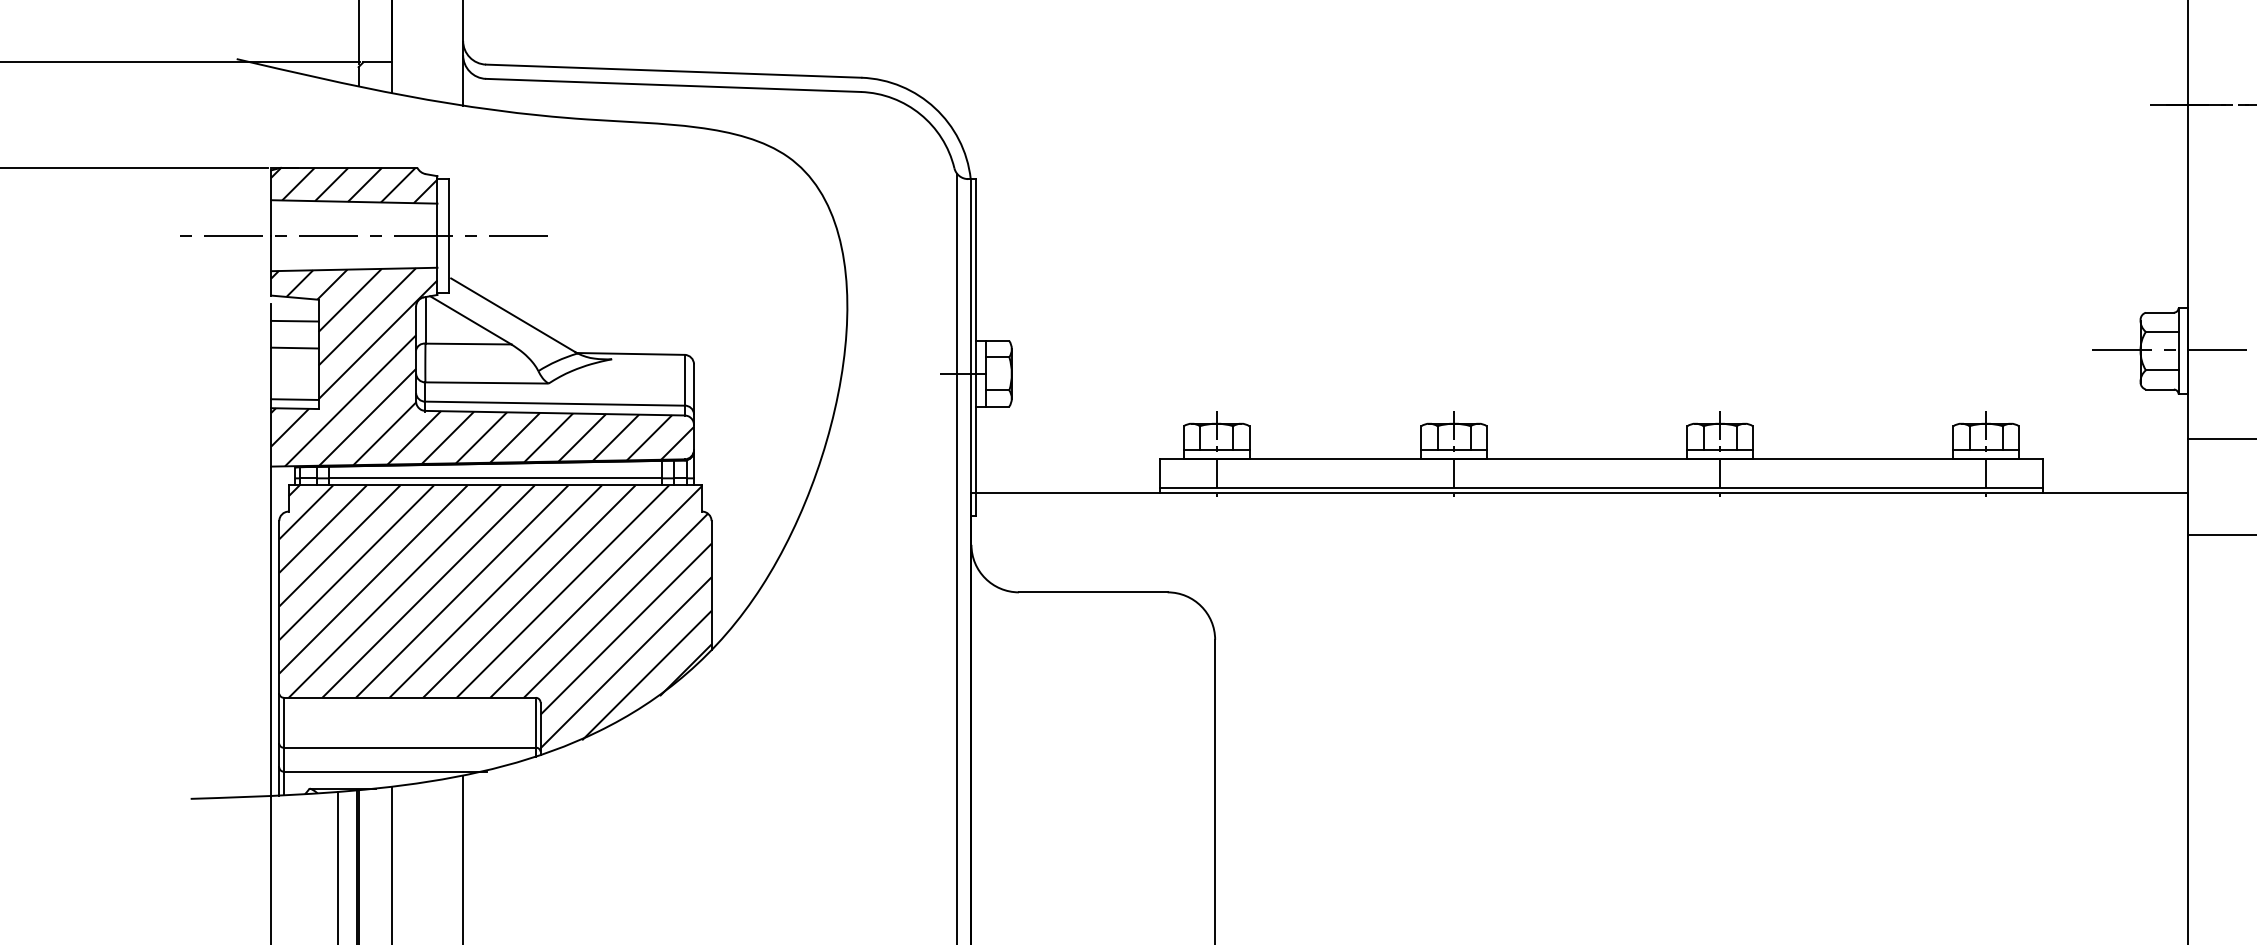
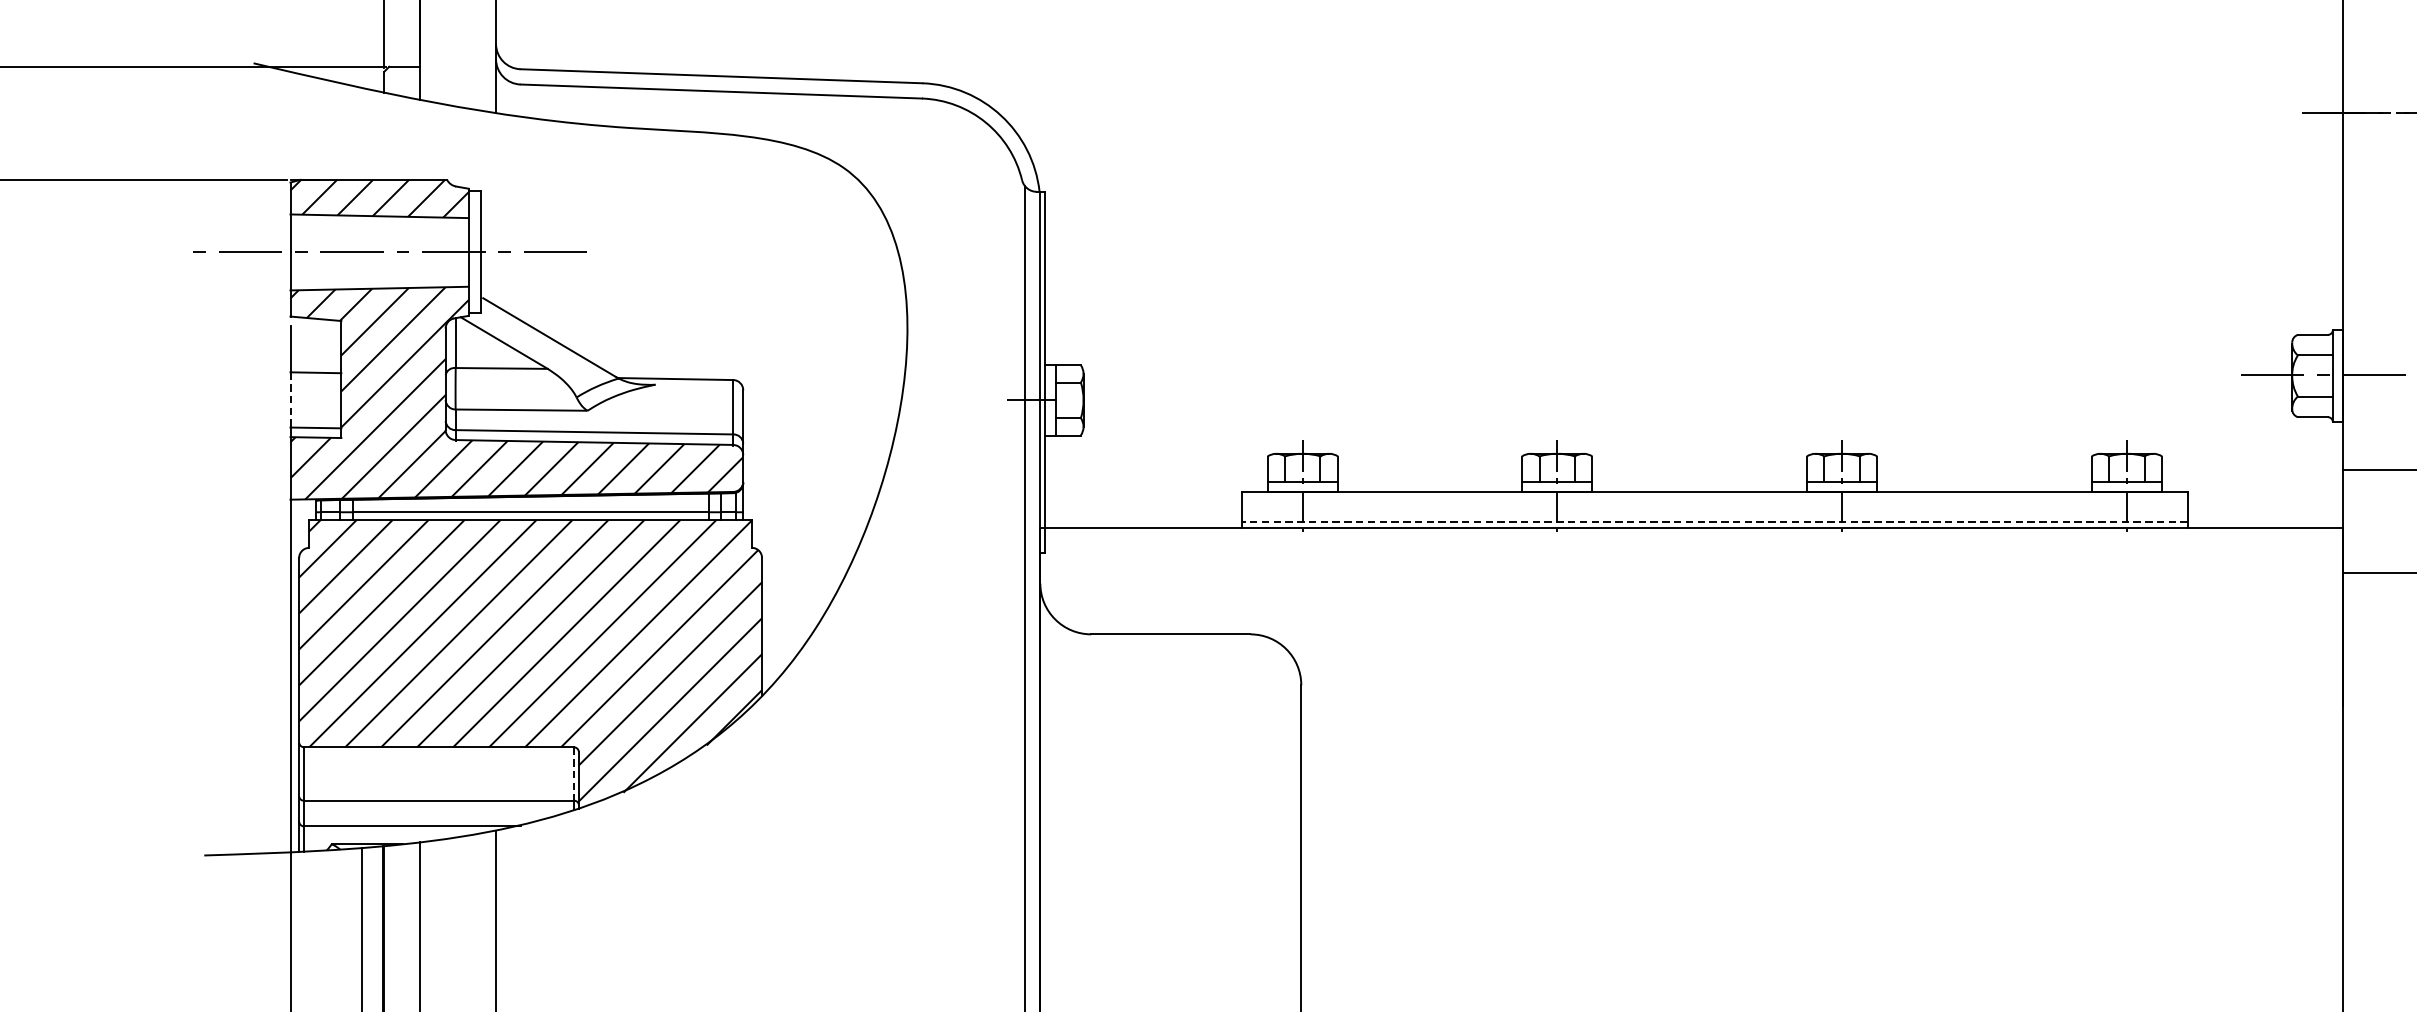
line: (294, 320) -> (315, 343), removed
line: (271, 373) -> (290, 399), solid -> dashed
line: (1601, 487) -> (1714, 522), solid -> dashed
line: (535, 722) -> (573, 773), solid -> dashed

